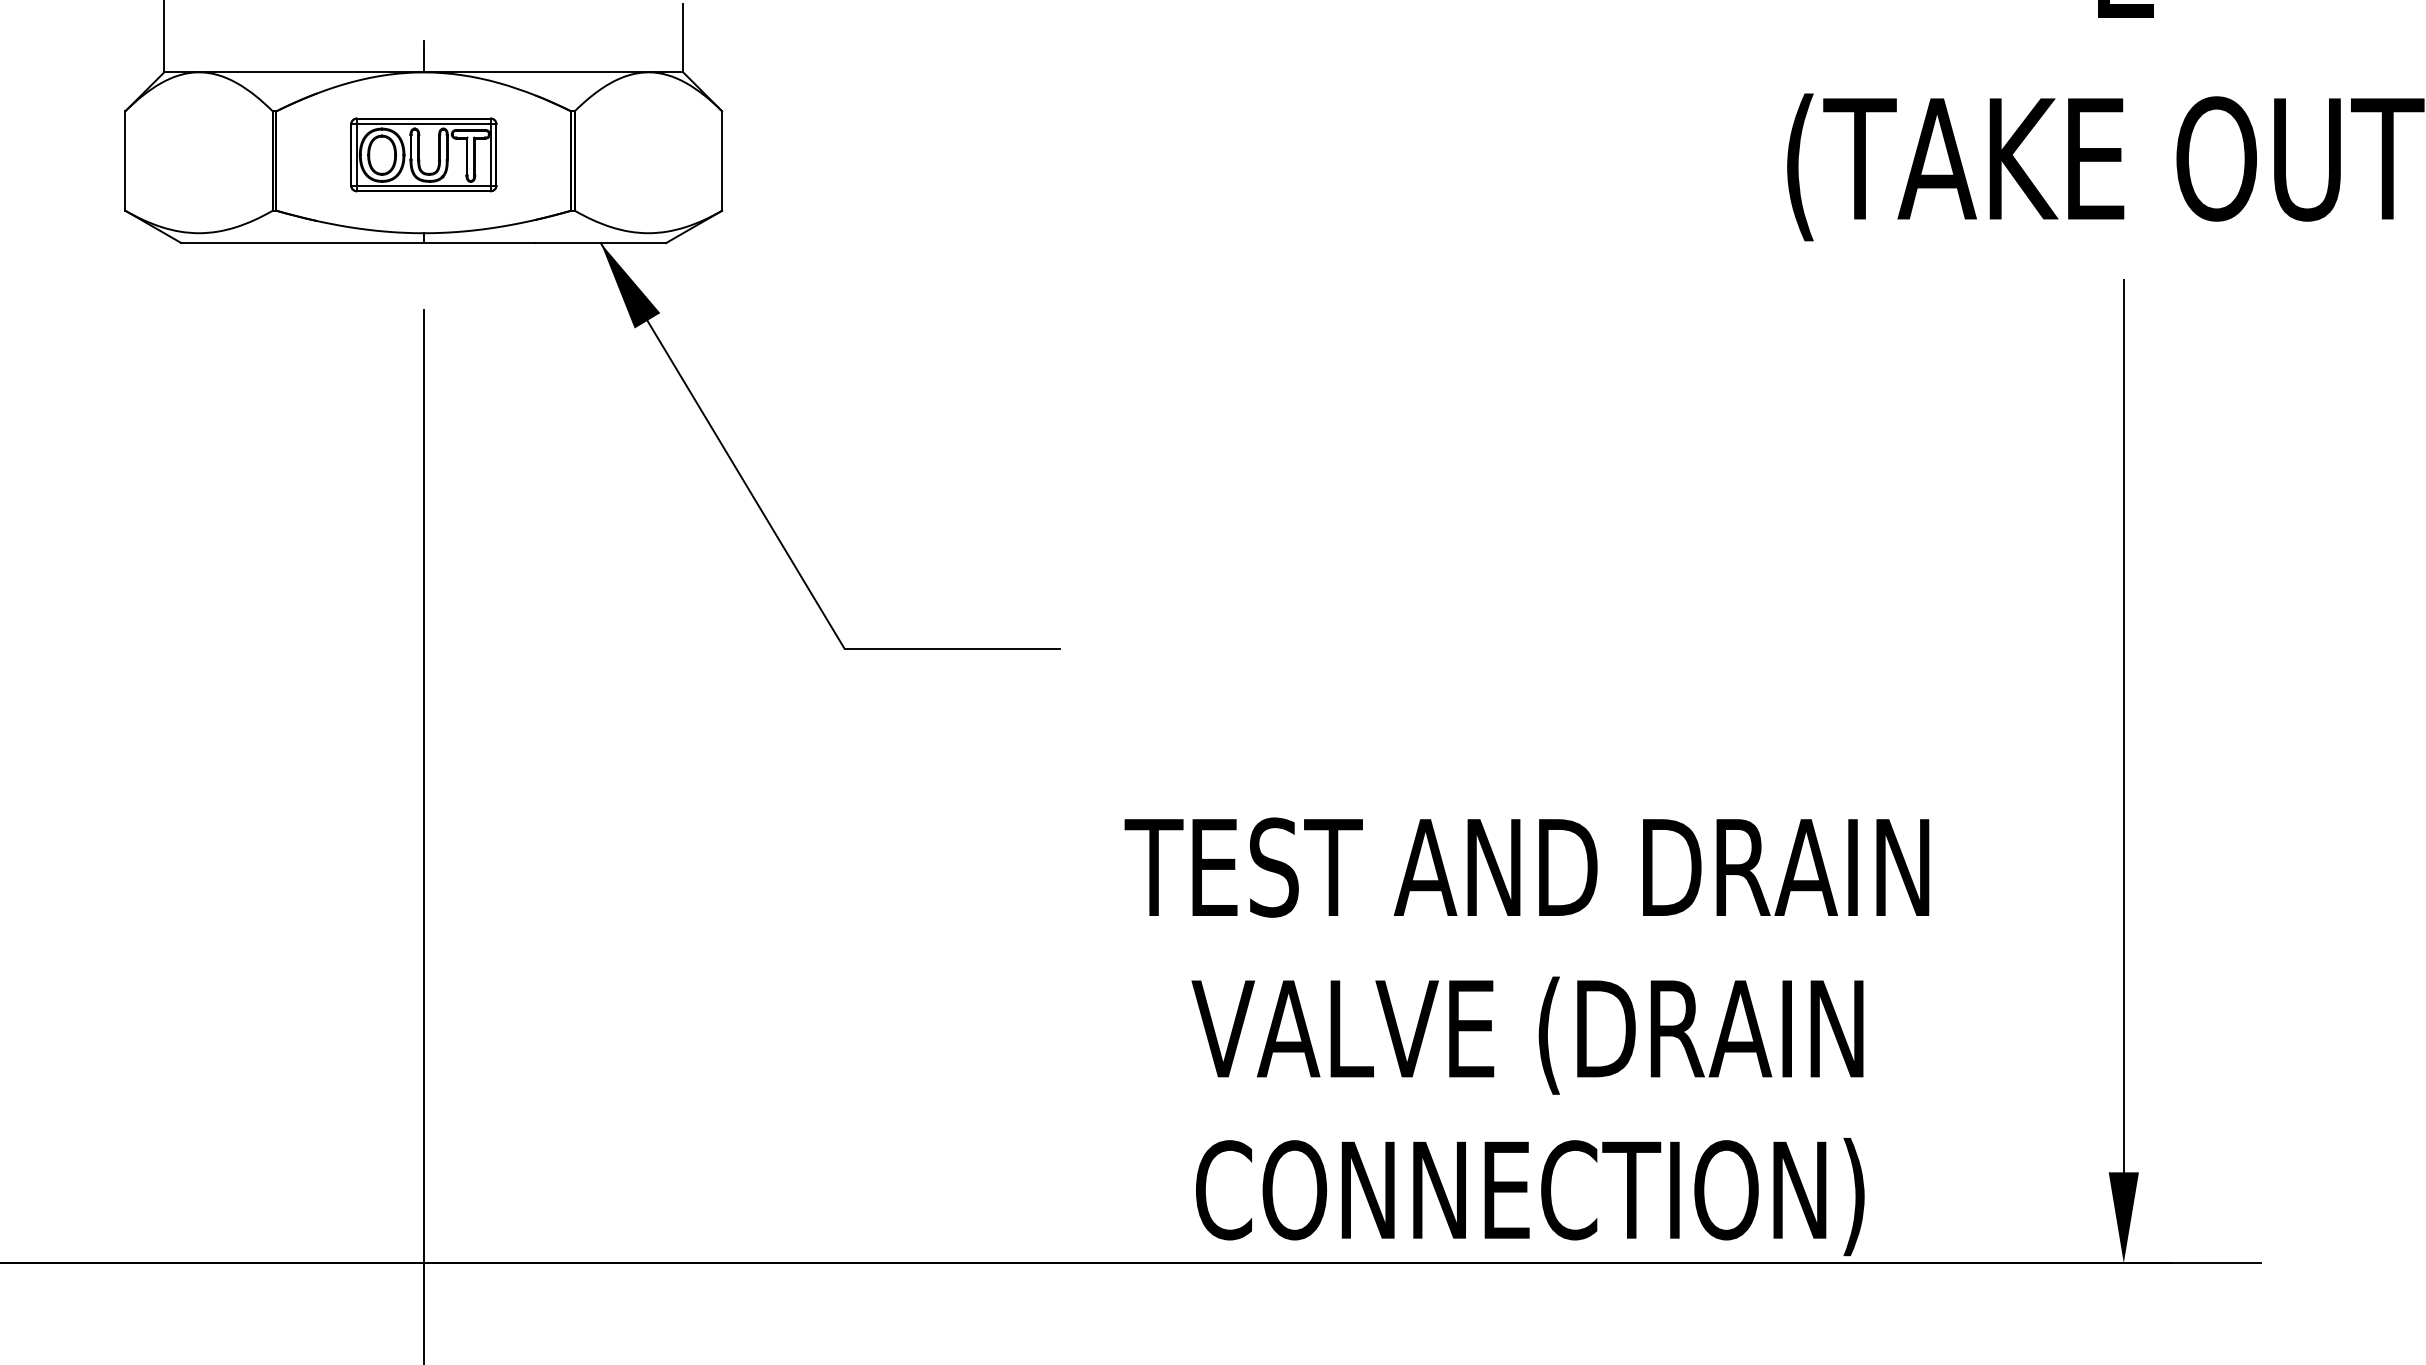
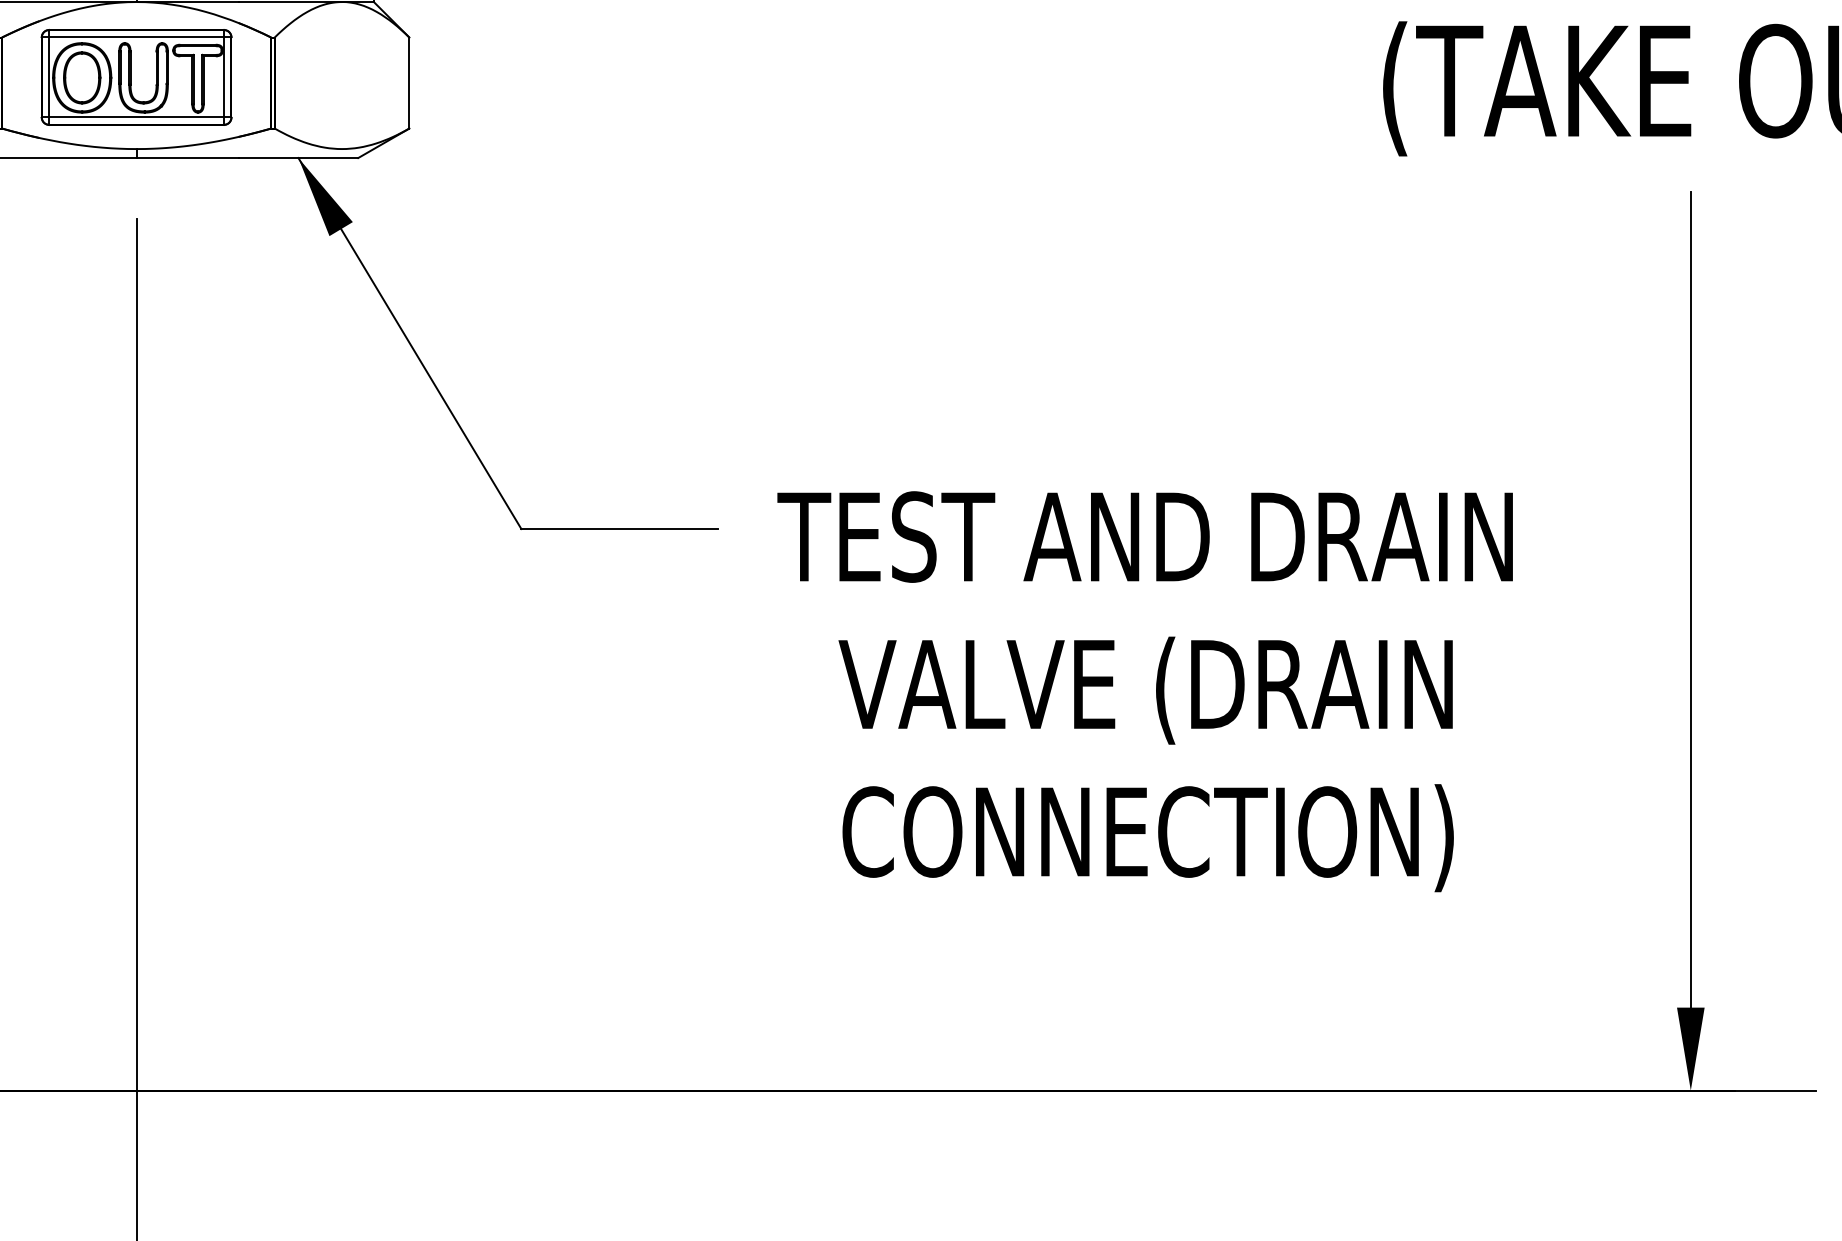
part: (423, 154) -> (136, 77), size x1.43
text: (1526, 1036) -> (1144, 691), moved

